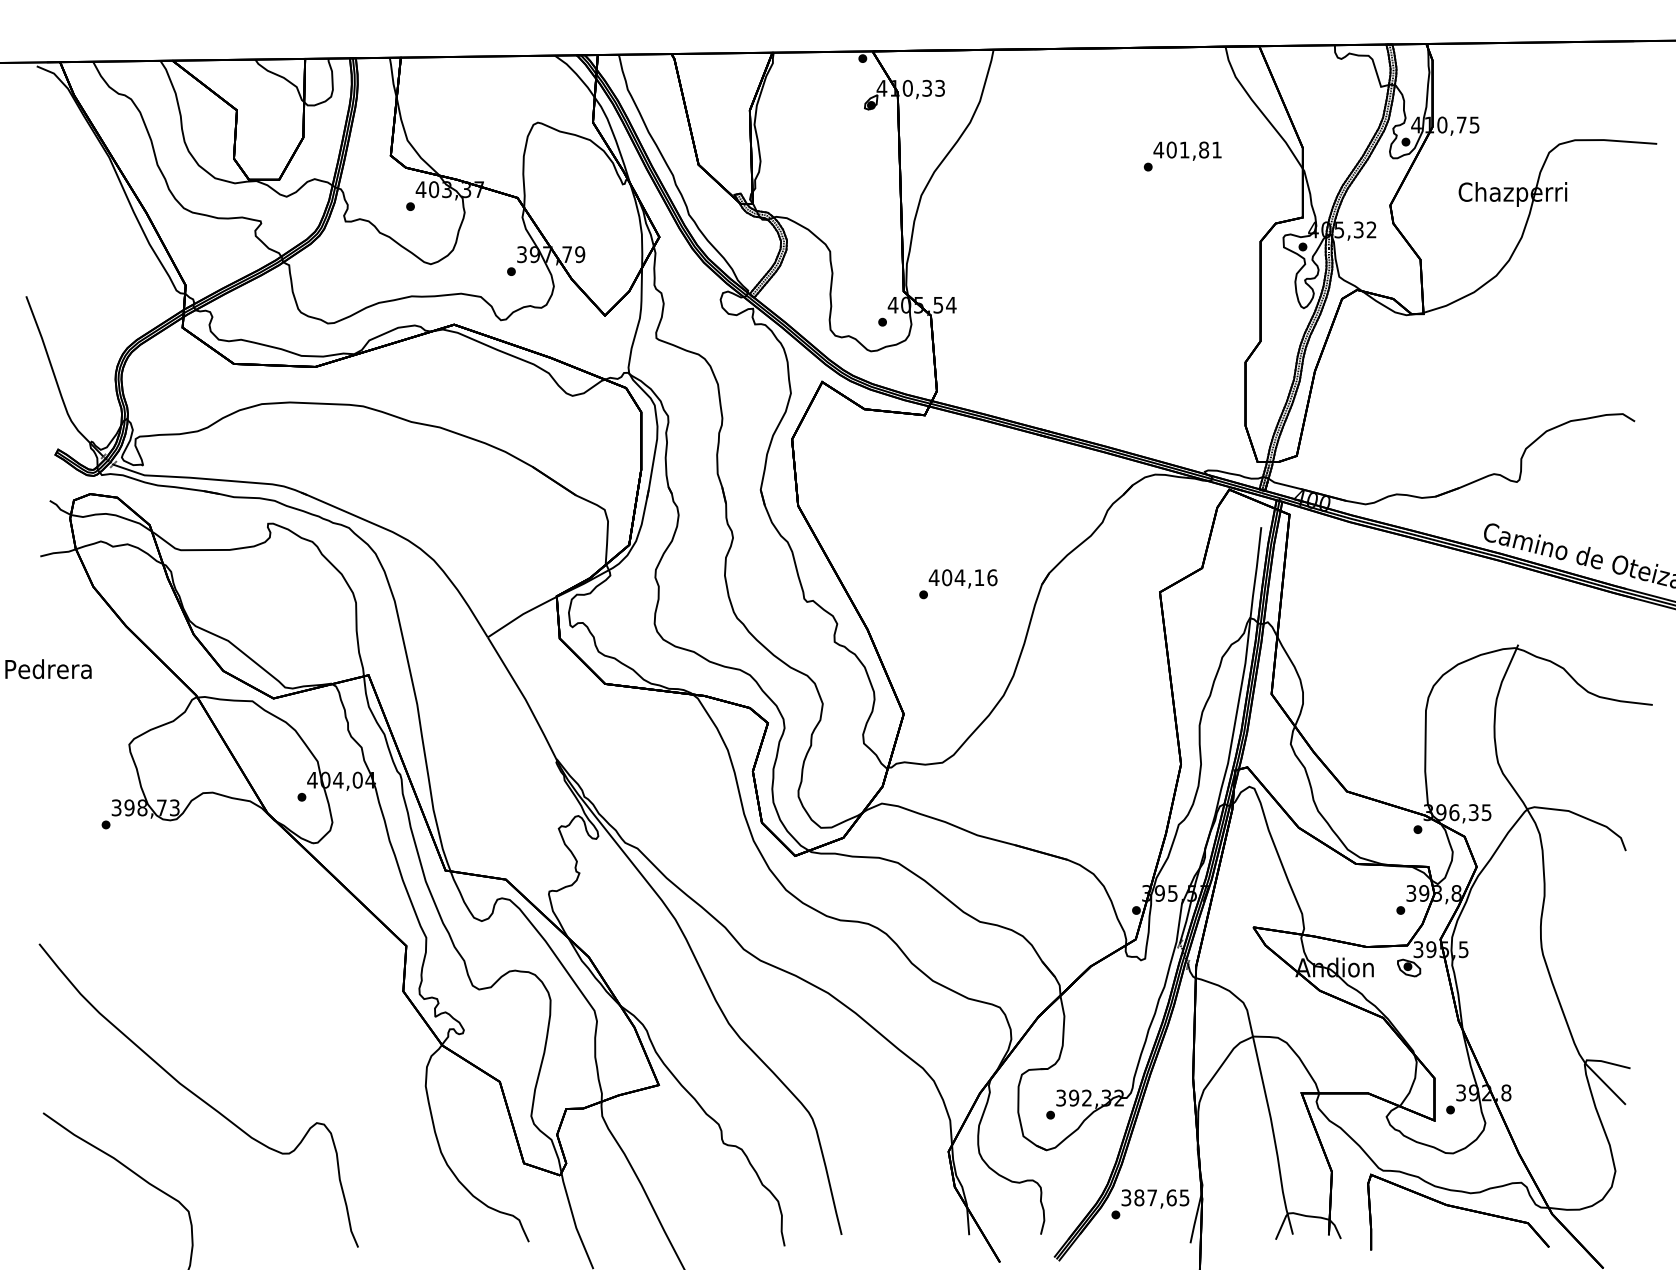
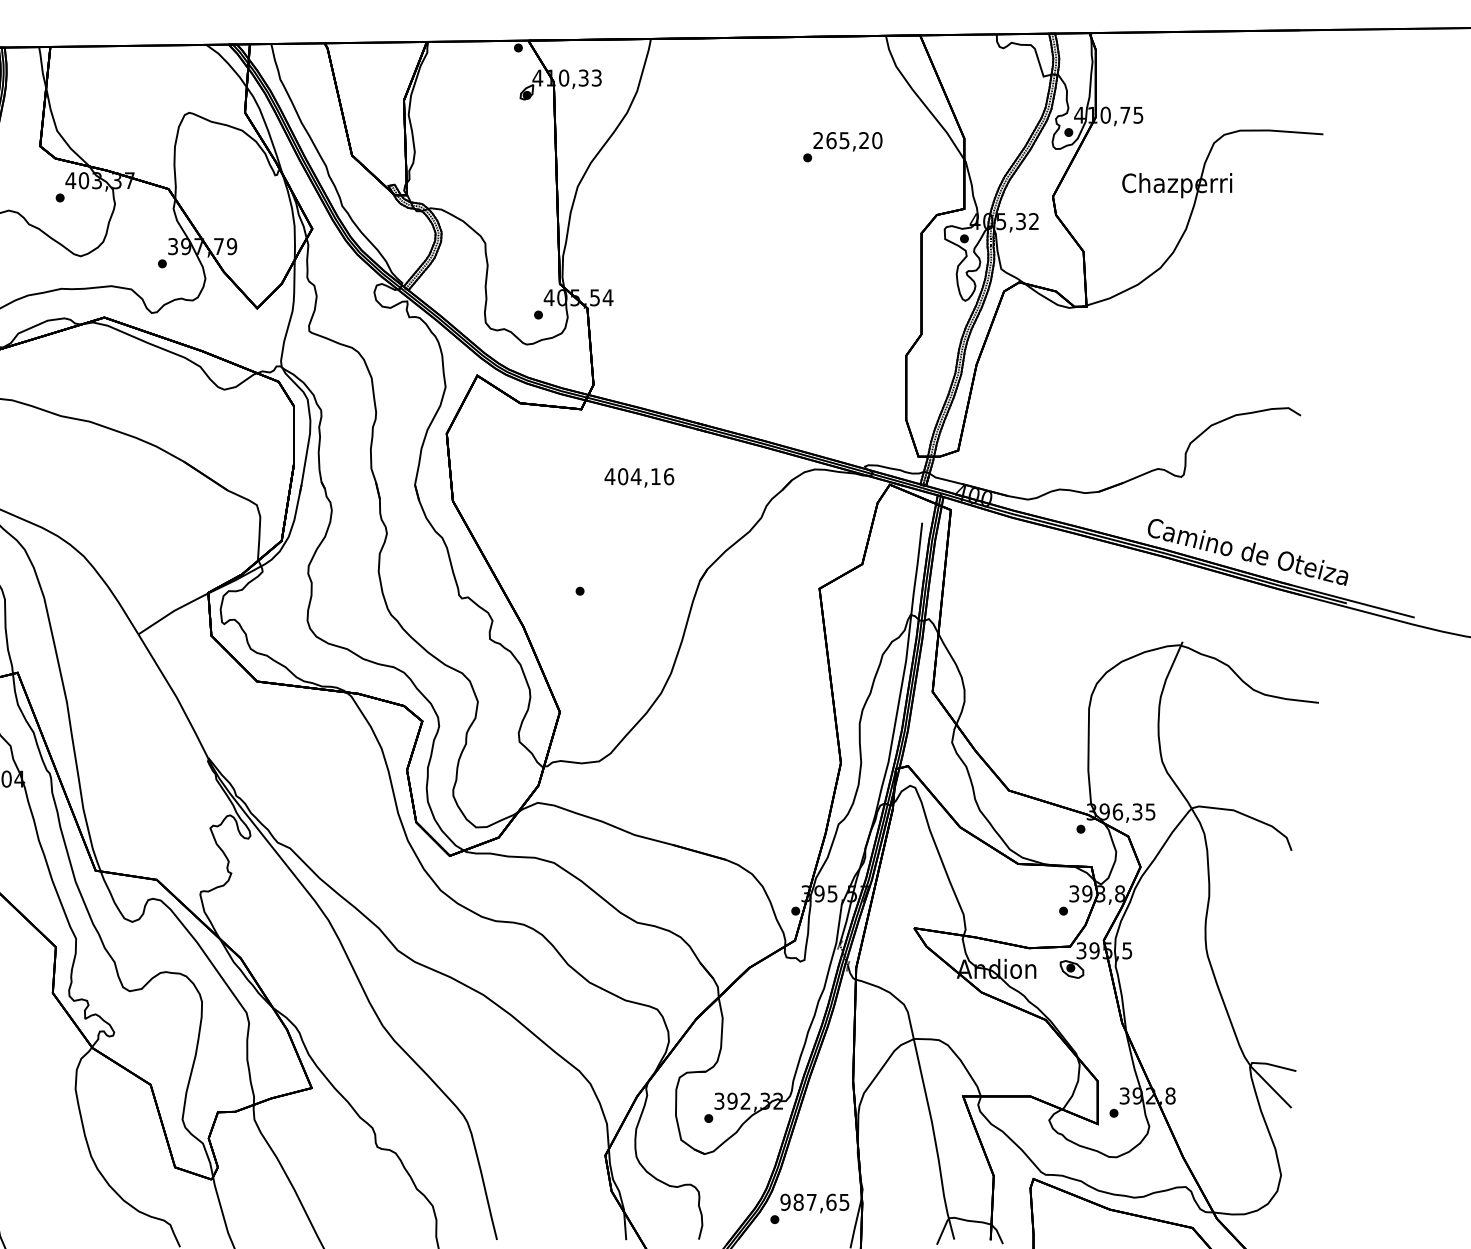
text: (1187, 149) -> (847, 140), 401,81 -> 265,20
text: (962, 578) -> (638, 477), moved
text: (1126, 1197) -> (785, 1201), 387,65 -> 987,65

